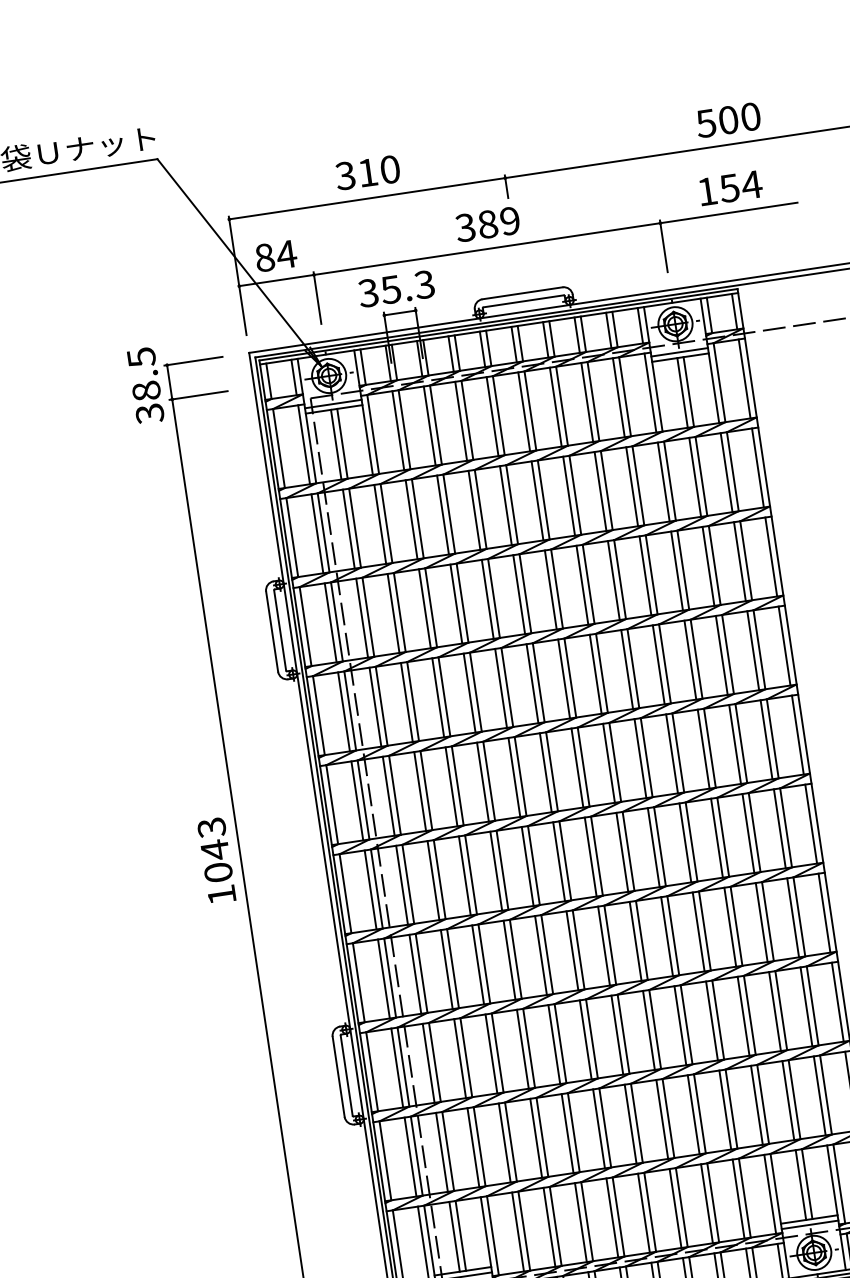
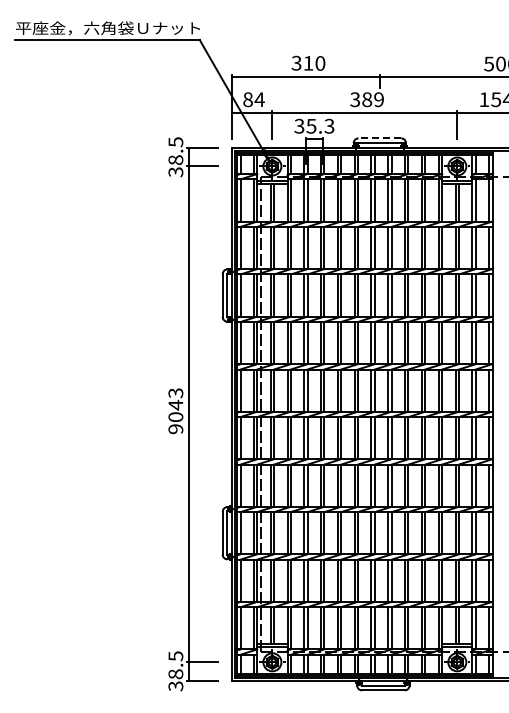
line: (521, 293) -> (379, 138), solid -> dashed
text: (221, 895) -> (175, 429), 1043 -> 9043

